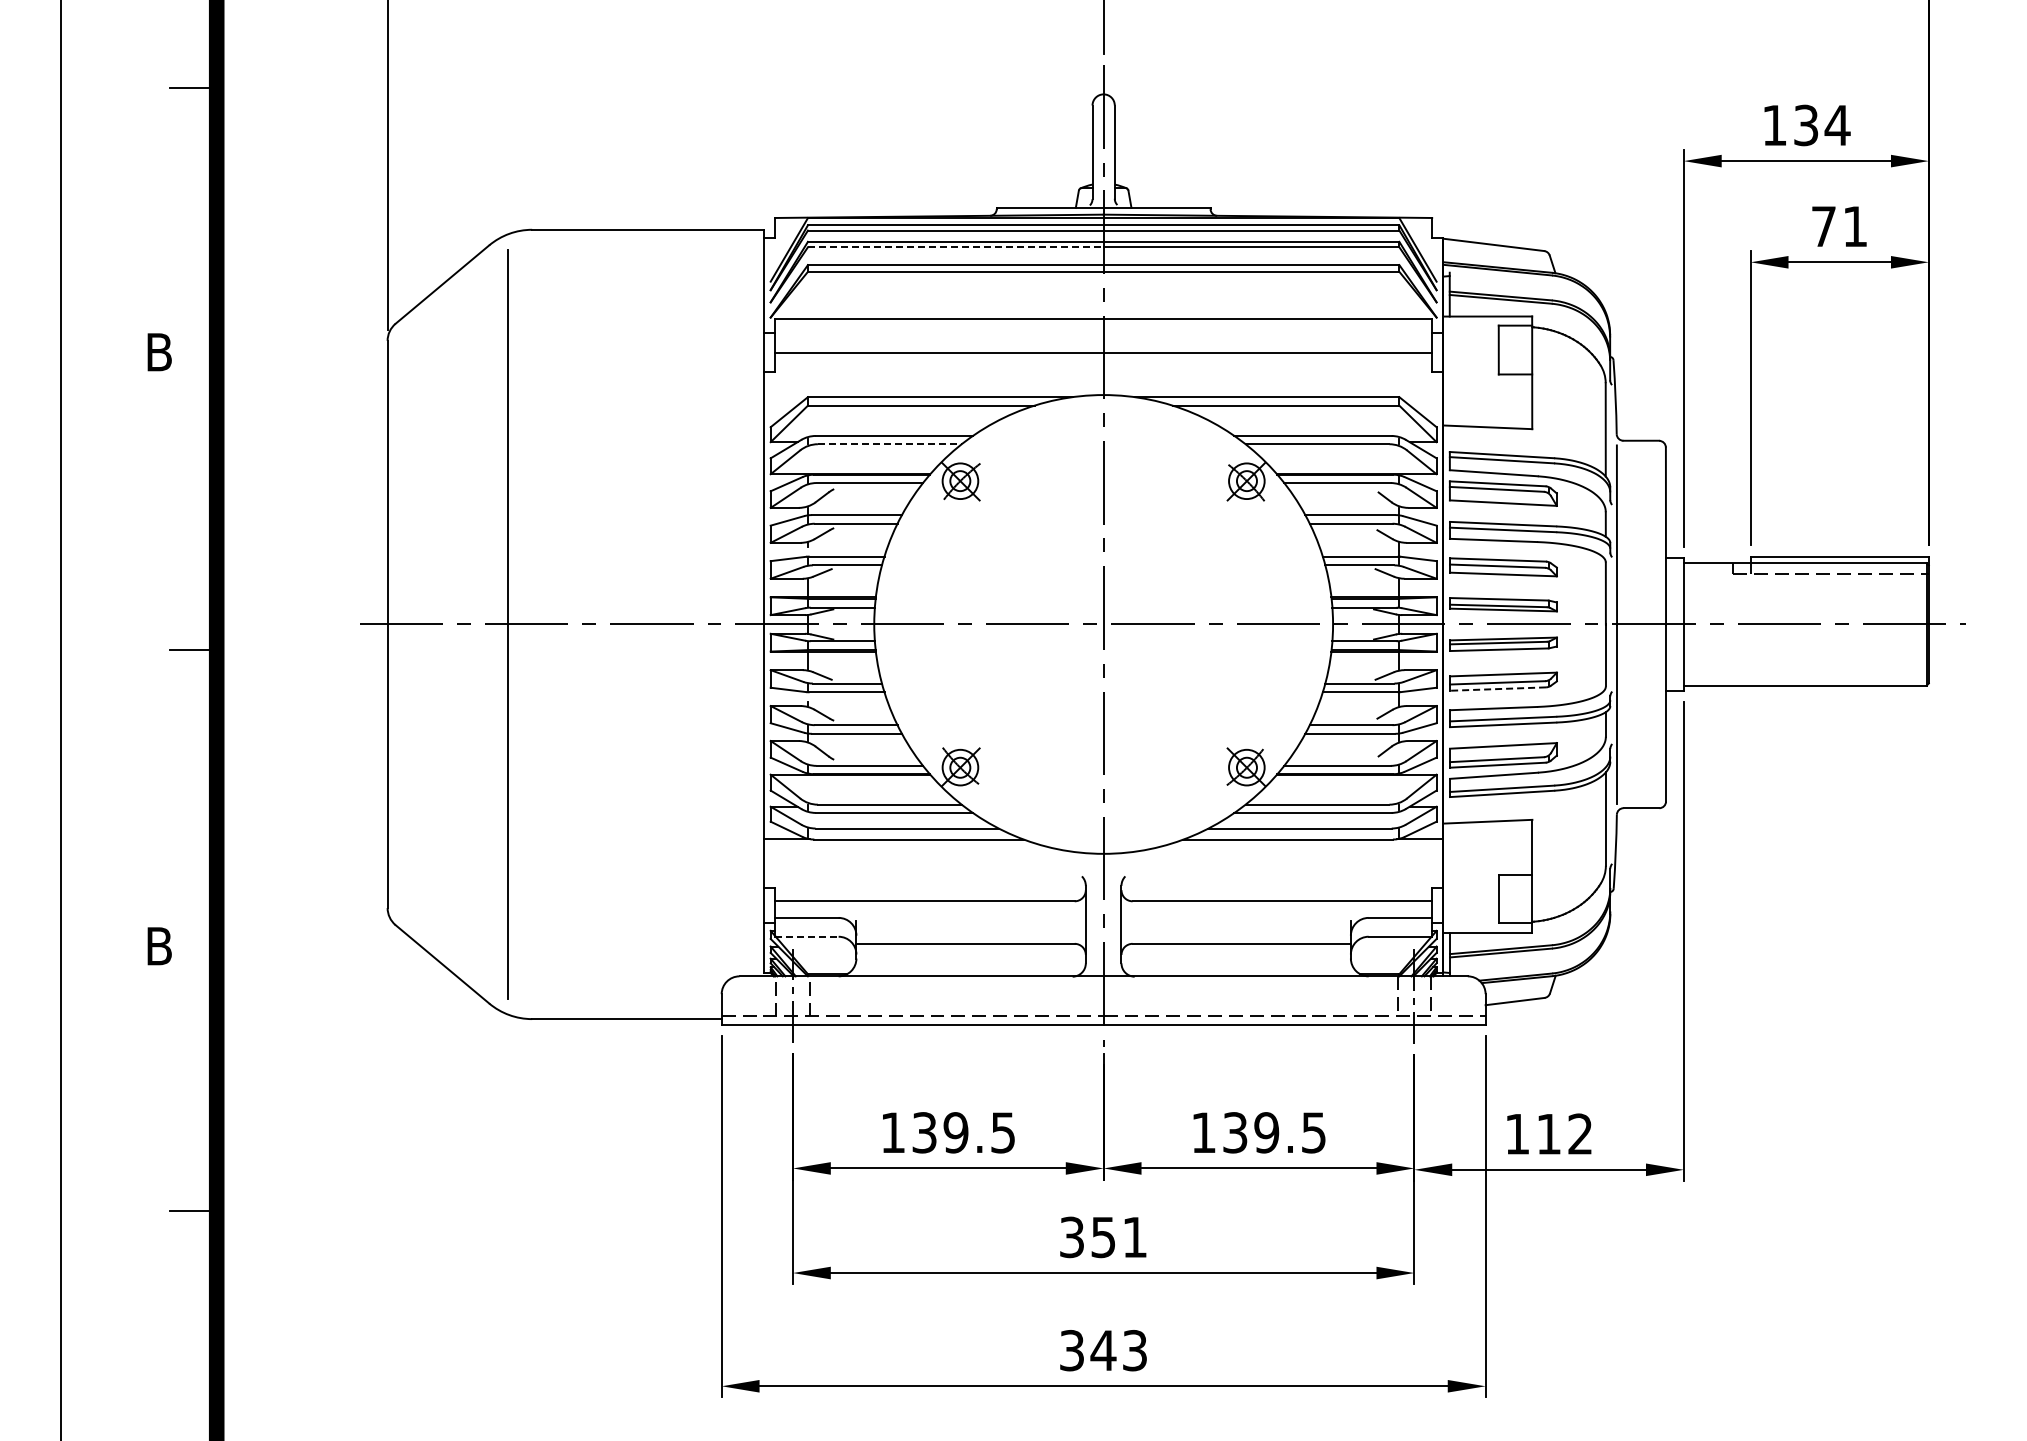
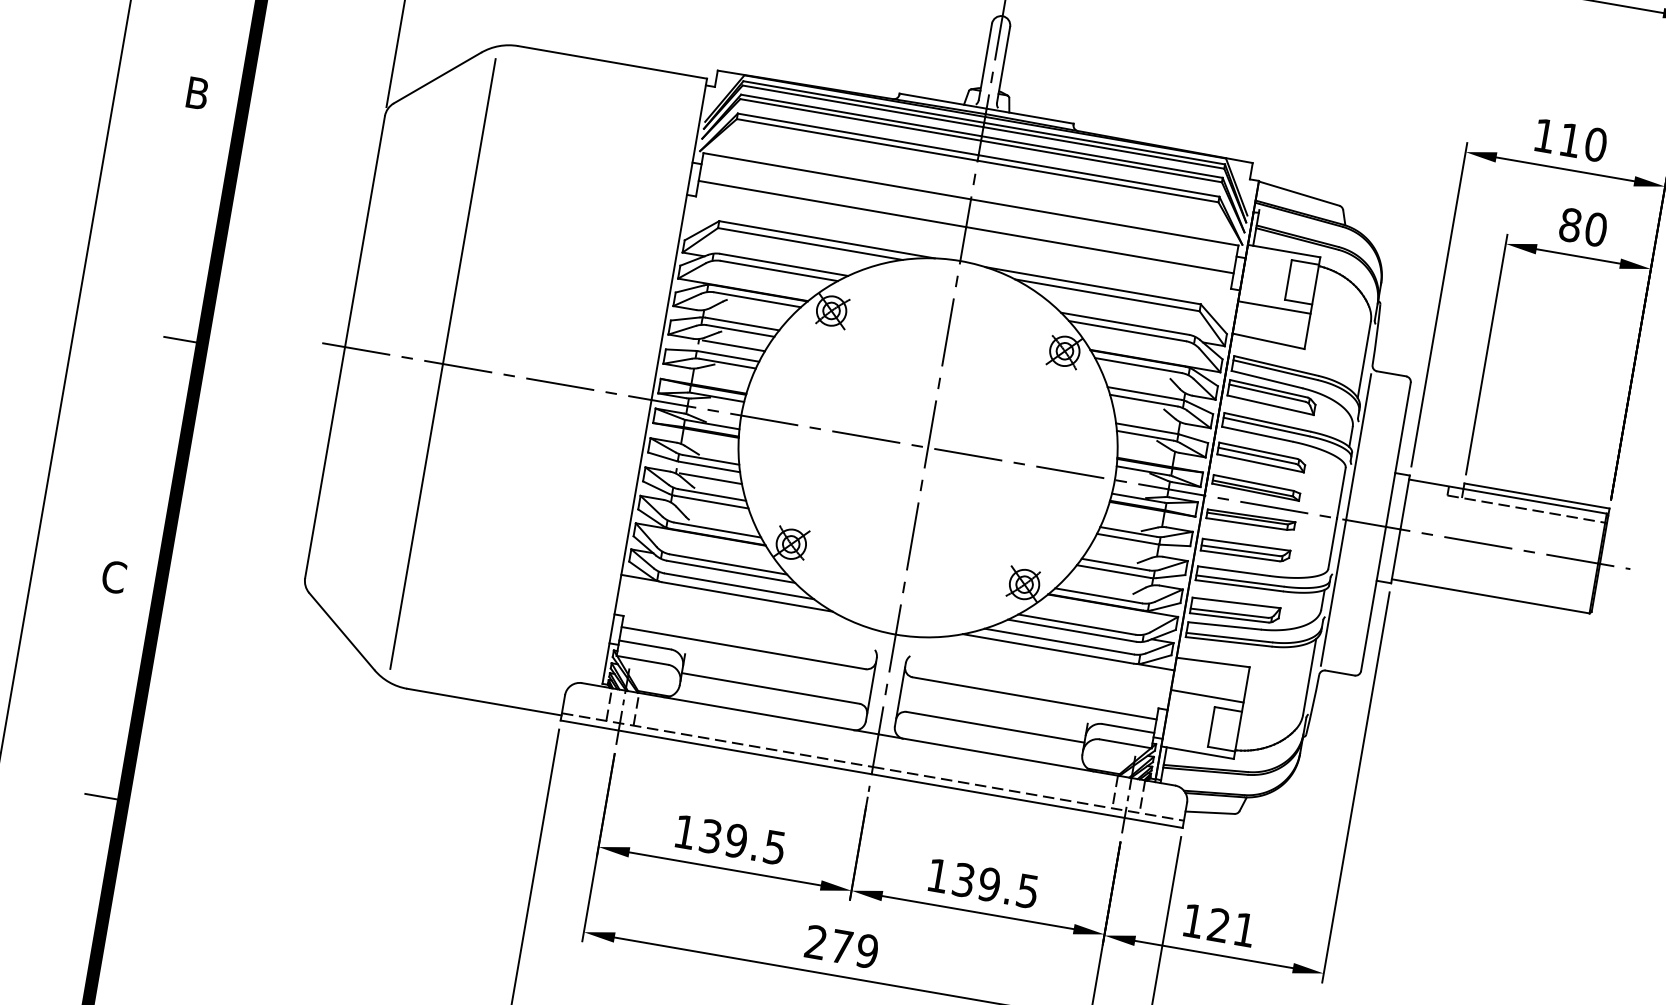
text: (1822, 125) -> (1583, 142), 134 -> 110
text: (1839, 226) -> (1583, 227), 71 -> 80
line: (955, 247) -> (860, 120), dashed -> solid
line: (1487, 385) -> (1274, 307), added
line: (889, 444) -> (779, 271), dashed -> solid
line: (851, 542) -> (734, 345), added
line: (1497, 689) -> (1239, 556), dashed -> solid
line: (851, 706) -> (711, 479), added
line: (1487, 863) -> (1207, 696), added
line: (806, 936) -> (642, 660), dashed -> solid
text: (159, 945) -> (114, 576), B -> C
text: (1564, 1133) -> (1231, 927), 112 -> 121
text: (1103, 1237) -> (841, 946), 351 -> 279

